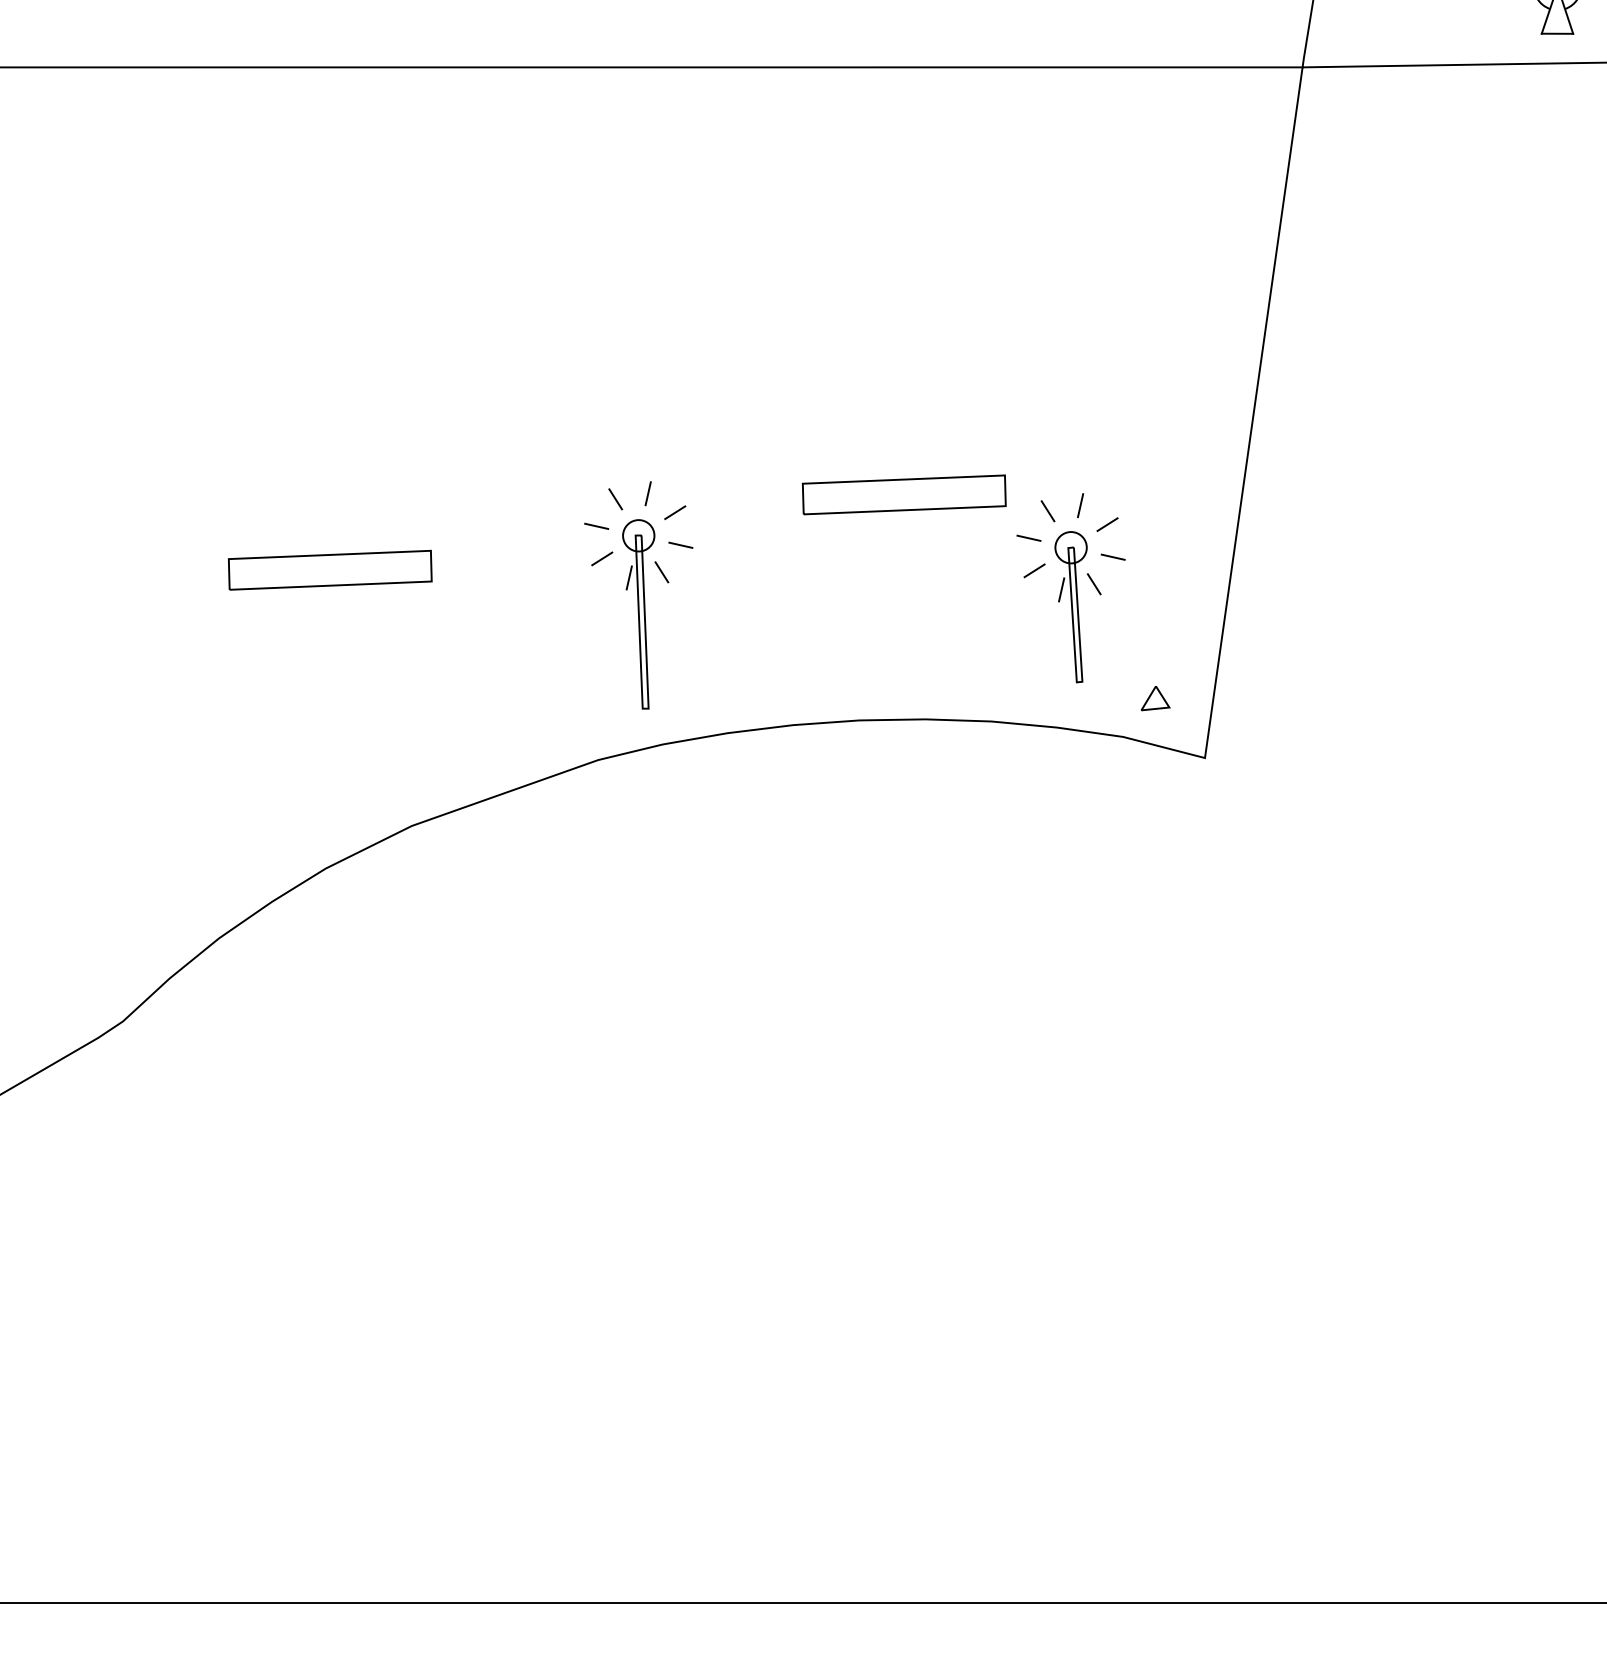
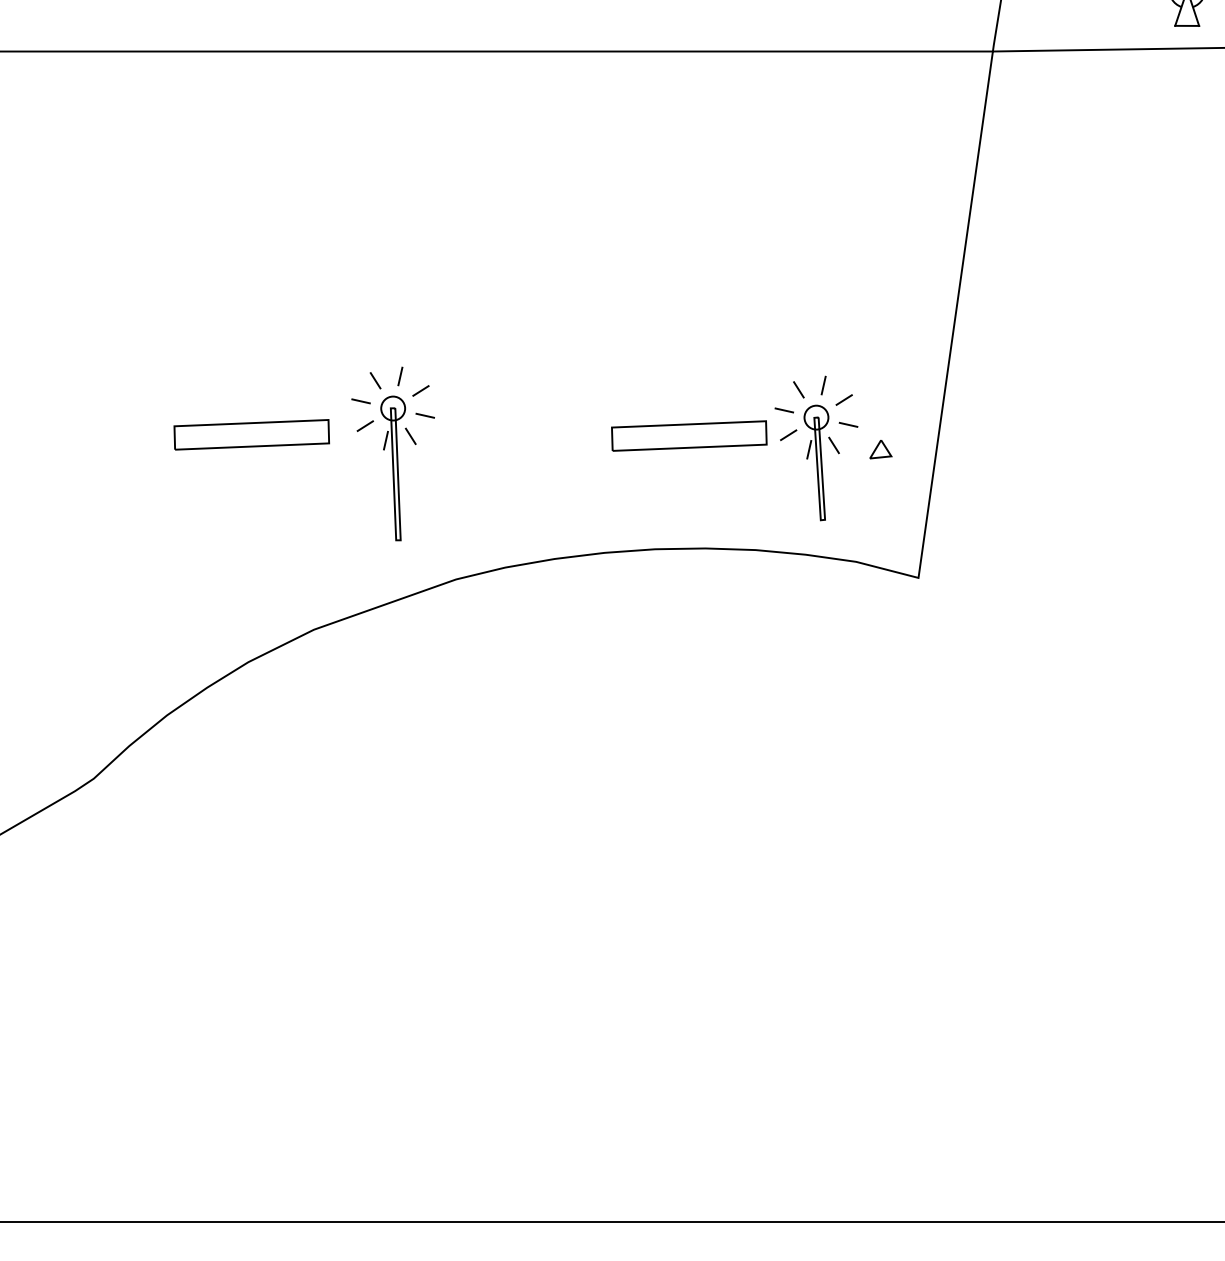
part: (903, 494) -> (688, 435), moved
part: (638, 595) -> (392, 454), moved
part: (1155, 698) -> (880, 449), moved

